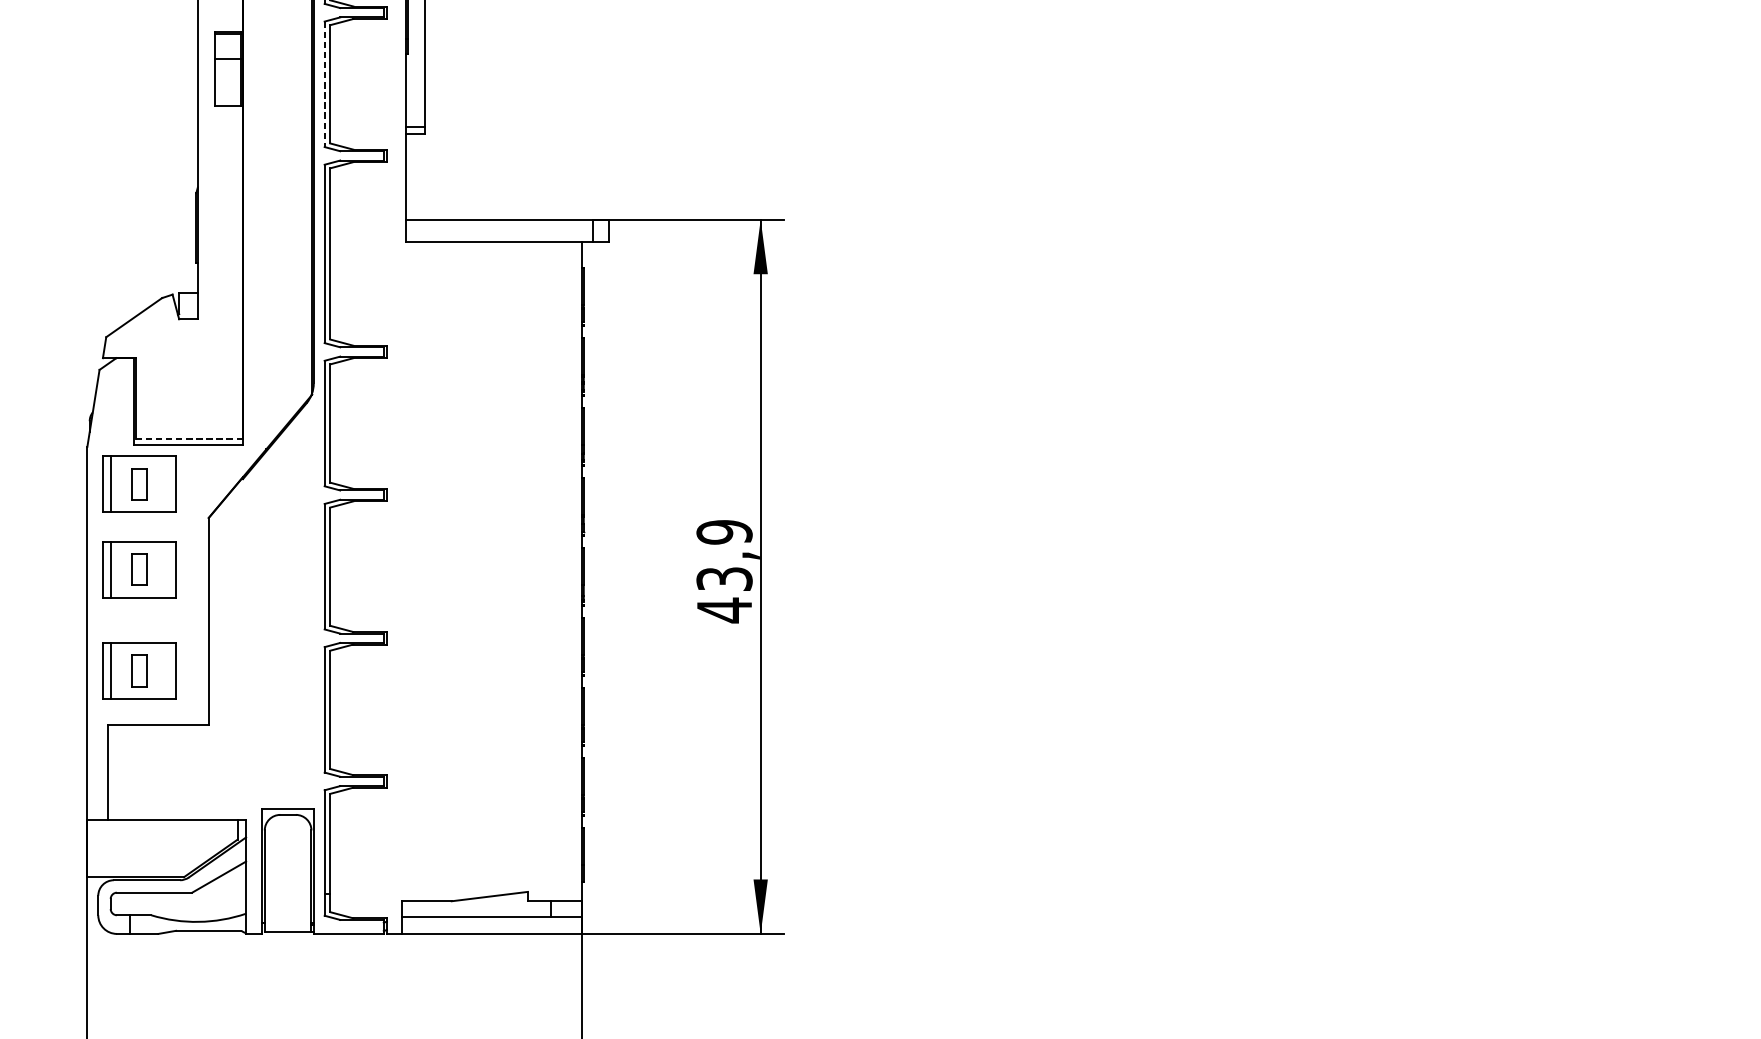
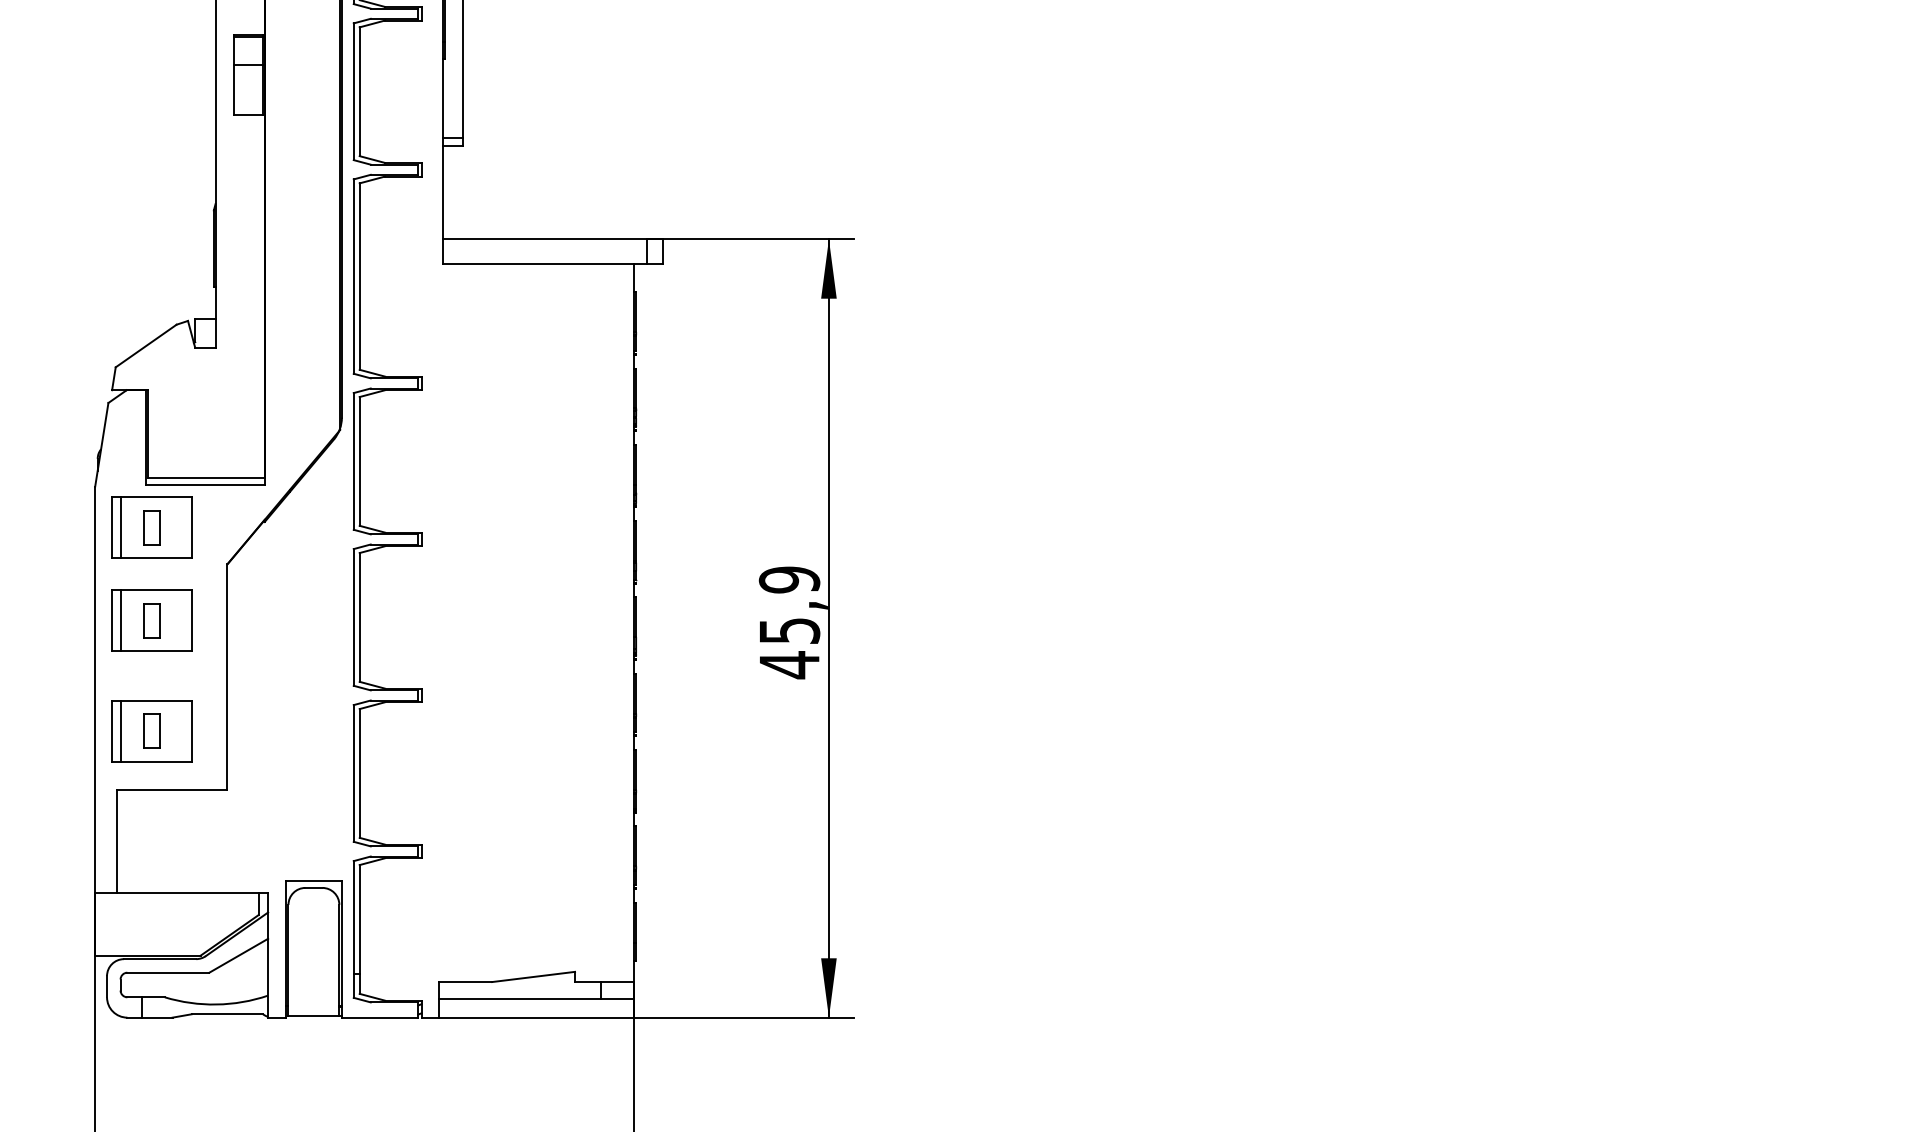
line: (324, 85) -> (353, 92), dashed -> solid
line: (189, 439) -> (206, 478), dashed -> solid
text: (723, 578) -> (788, 630), 43,9 -> 45,9

